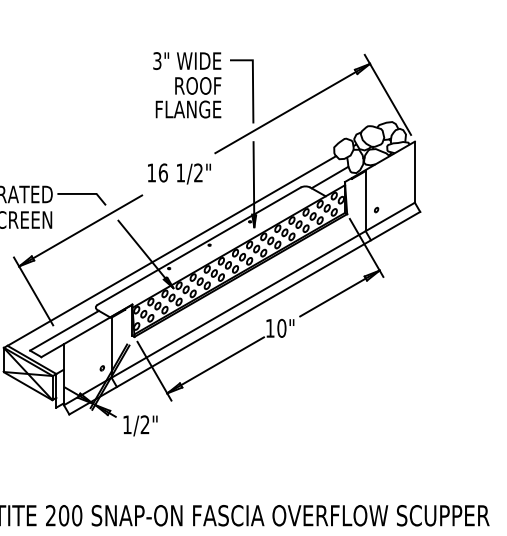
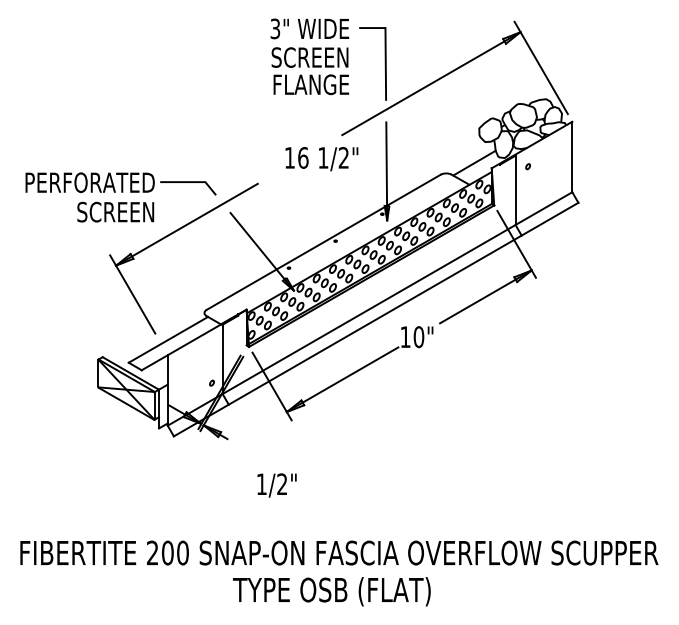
text: (187, 85) -> (310, 57), ROOF -> SCREEN
text: (179, 174) -> (321, 159), moved
arc: (376, 209) -> (527, 166), moved
line: (172, 250) -> (292, 247), removed
text: (140, 425) -> (276, 485), moved

